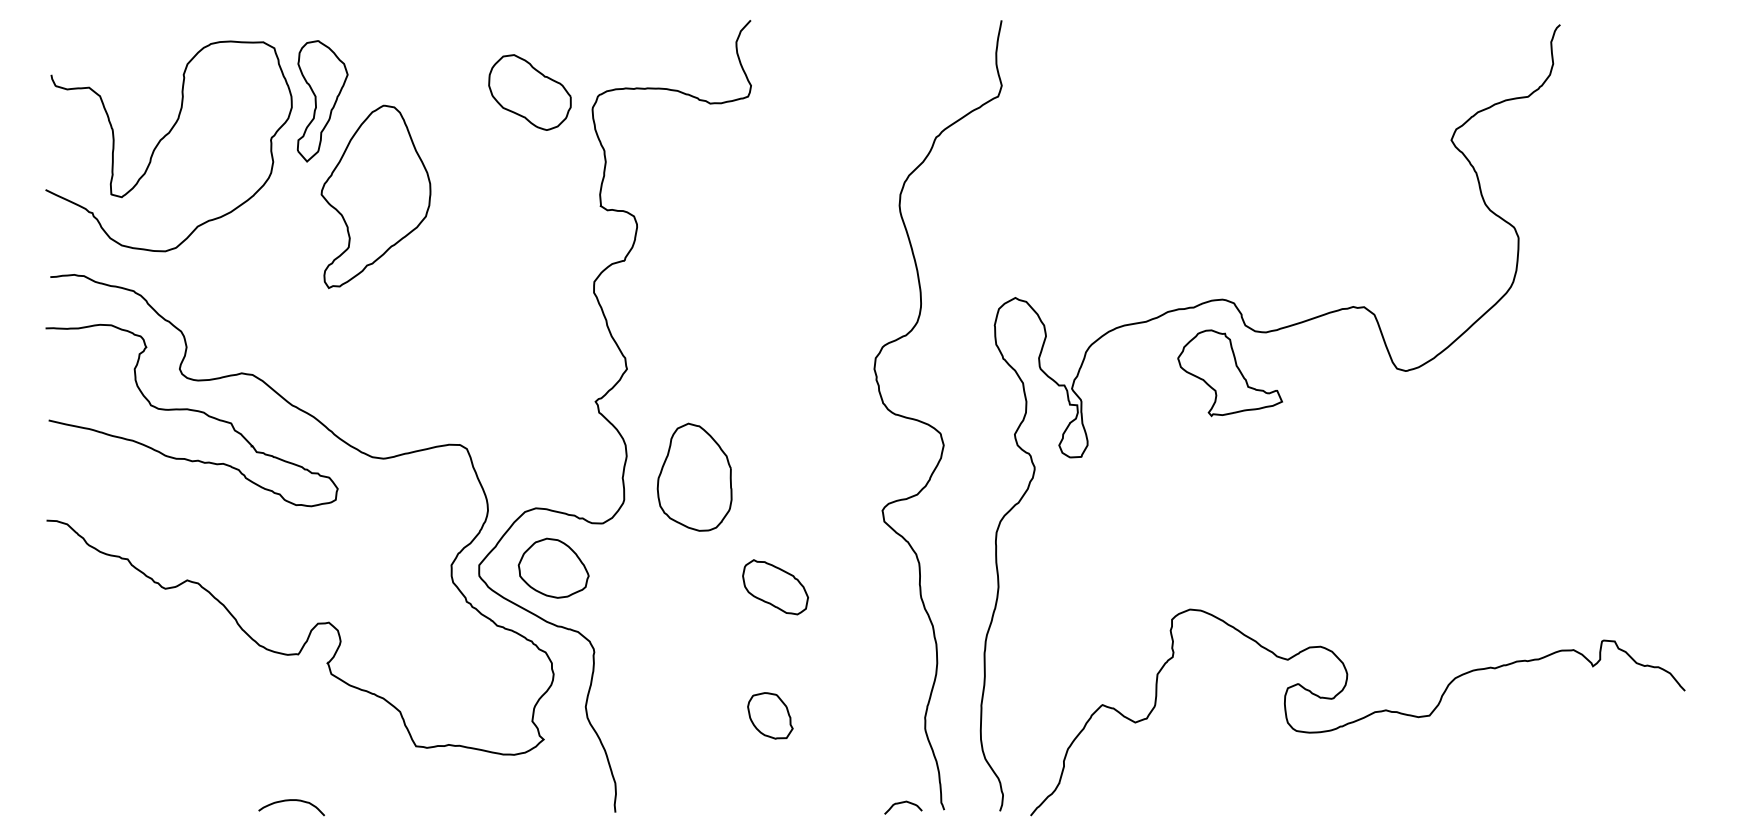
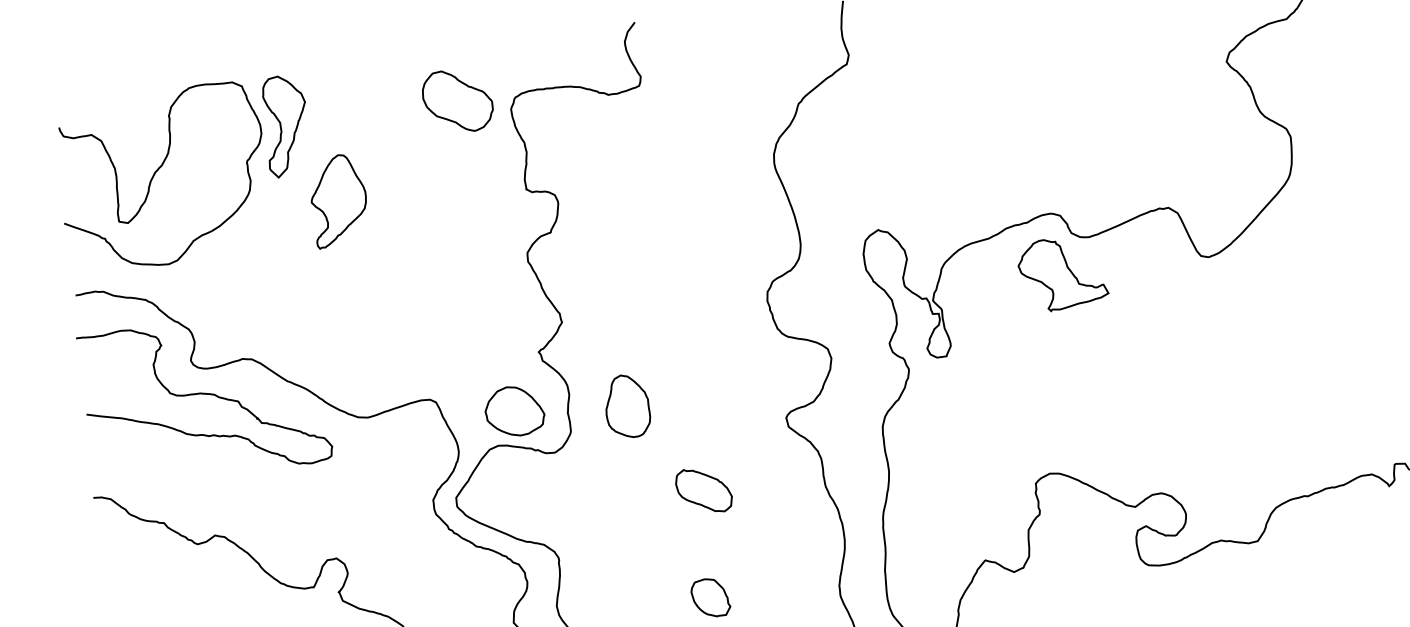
part: (375, 196) -> (338, 200), size x0.6
part: (694, 476) -> (627, 405), size x0.7
part: (553, 567) -> (514, 410), moved

